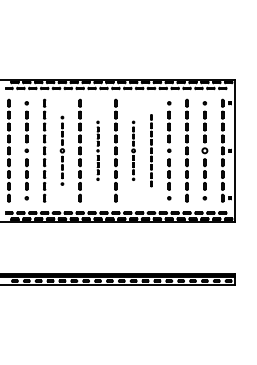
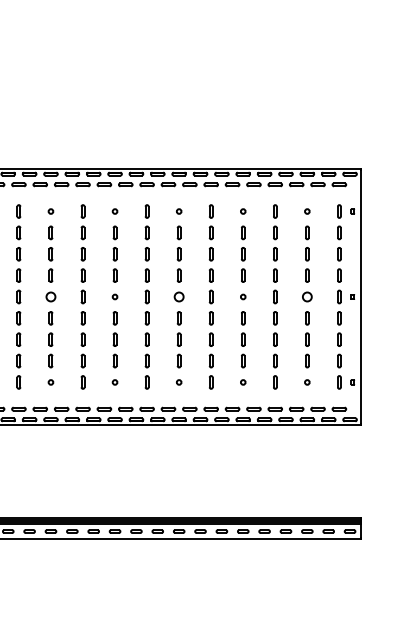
part: (62, 150) -> (51, 296), size x1.43
part: (97, 150) -> (114, 296), size x1.67
part: (133, 150) -> (178, 296), size x1.67
part: (151, 150) -> (211, 296), size x1.43

